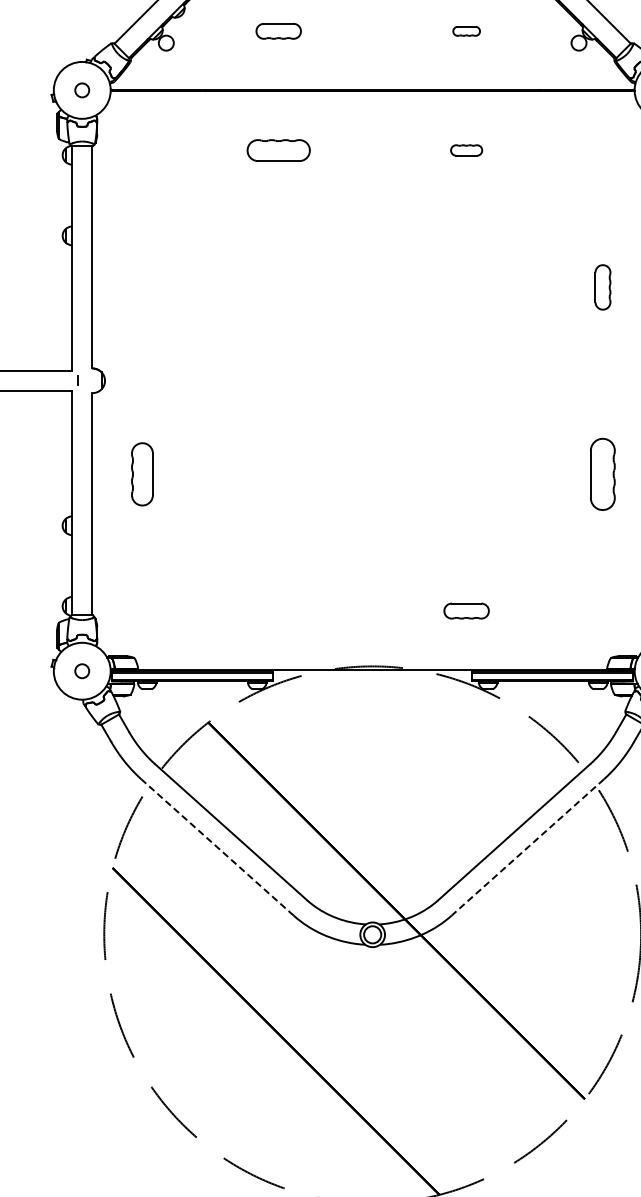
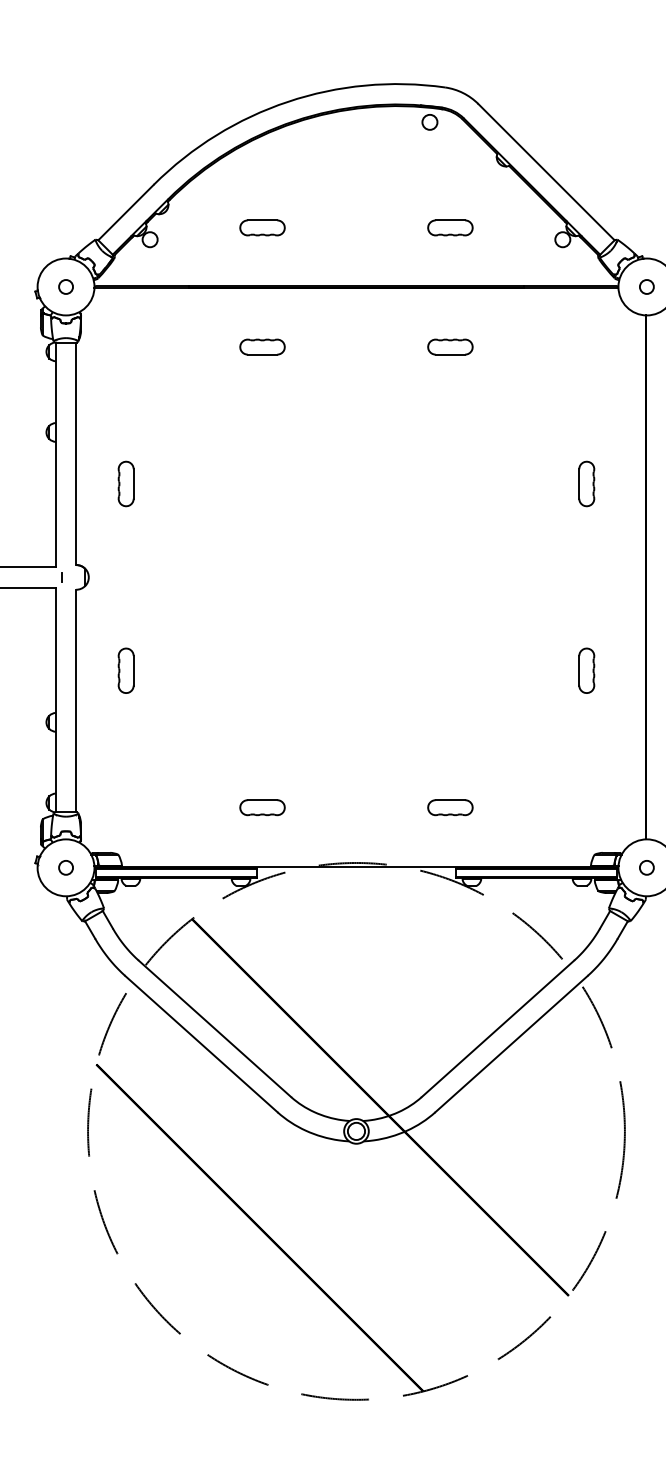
part: (466, 30) -> (450, 227), size x1.67
part: (278, 149) -> (262, 346), size x0.71
part: (466, 149) -> (450, 346), size x1.43
part: (141, 286) -> (125, 483), added
part: (141, 473) -> (125, 670), size x0.71
part: (602, 473) -> (586, 670), size x0.62
part: (278, 610) -> (262, 807), added
line: (217, 846) -> (201, 1043), dashed -> solid
line: (527, 847) -> (511, 1044), dashed -> solid

